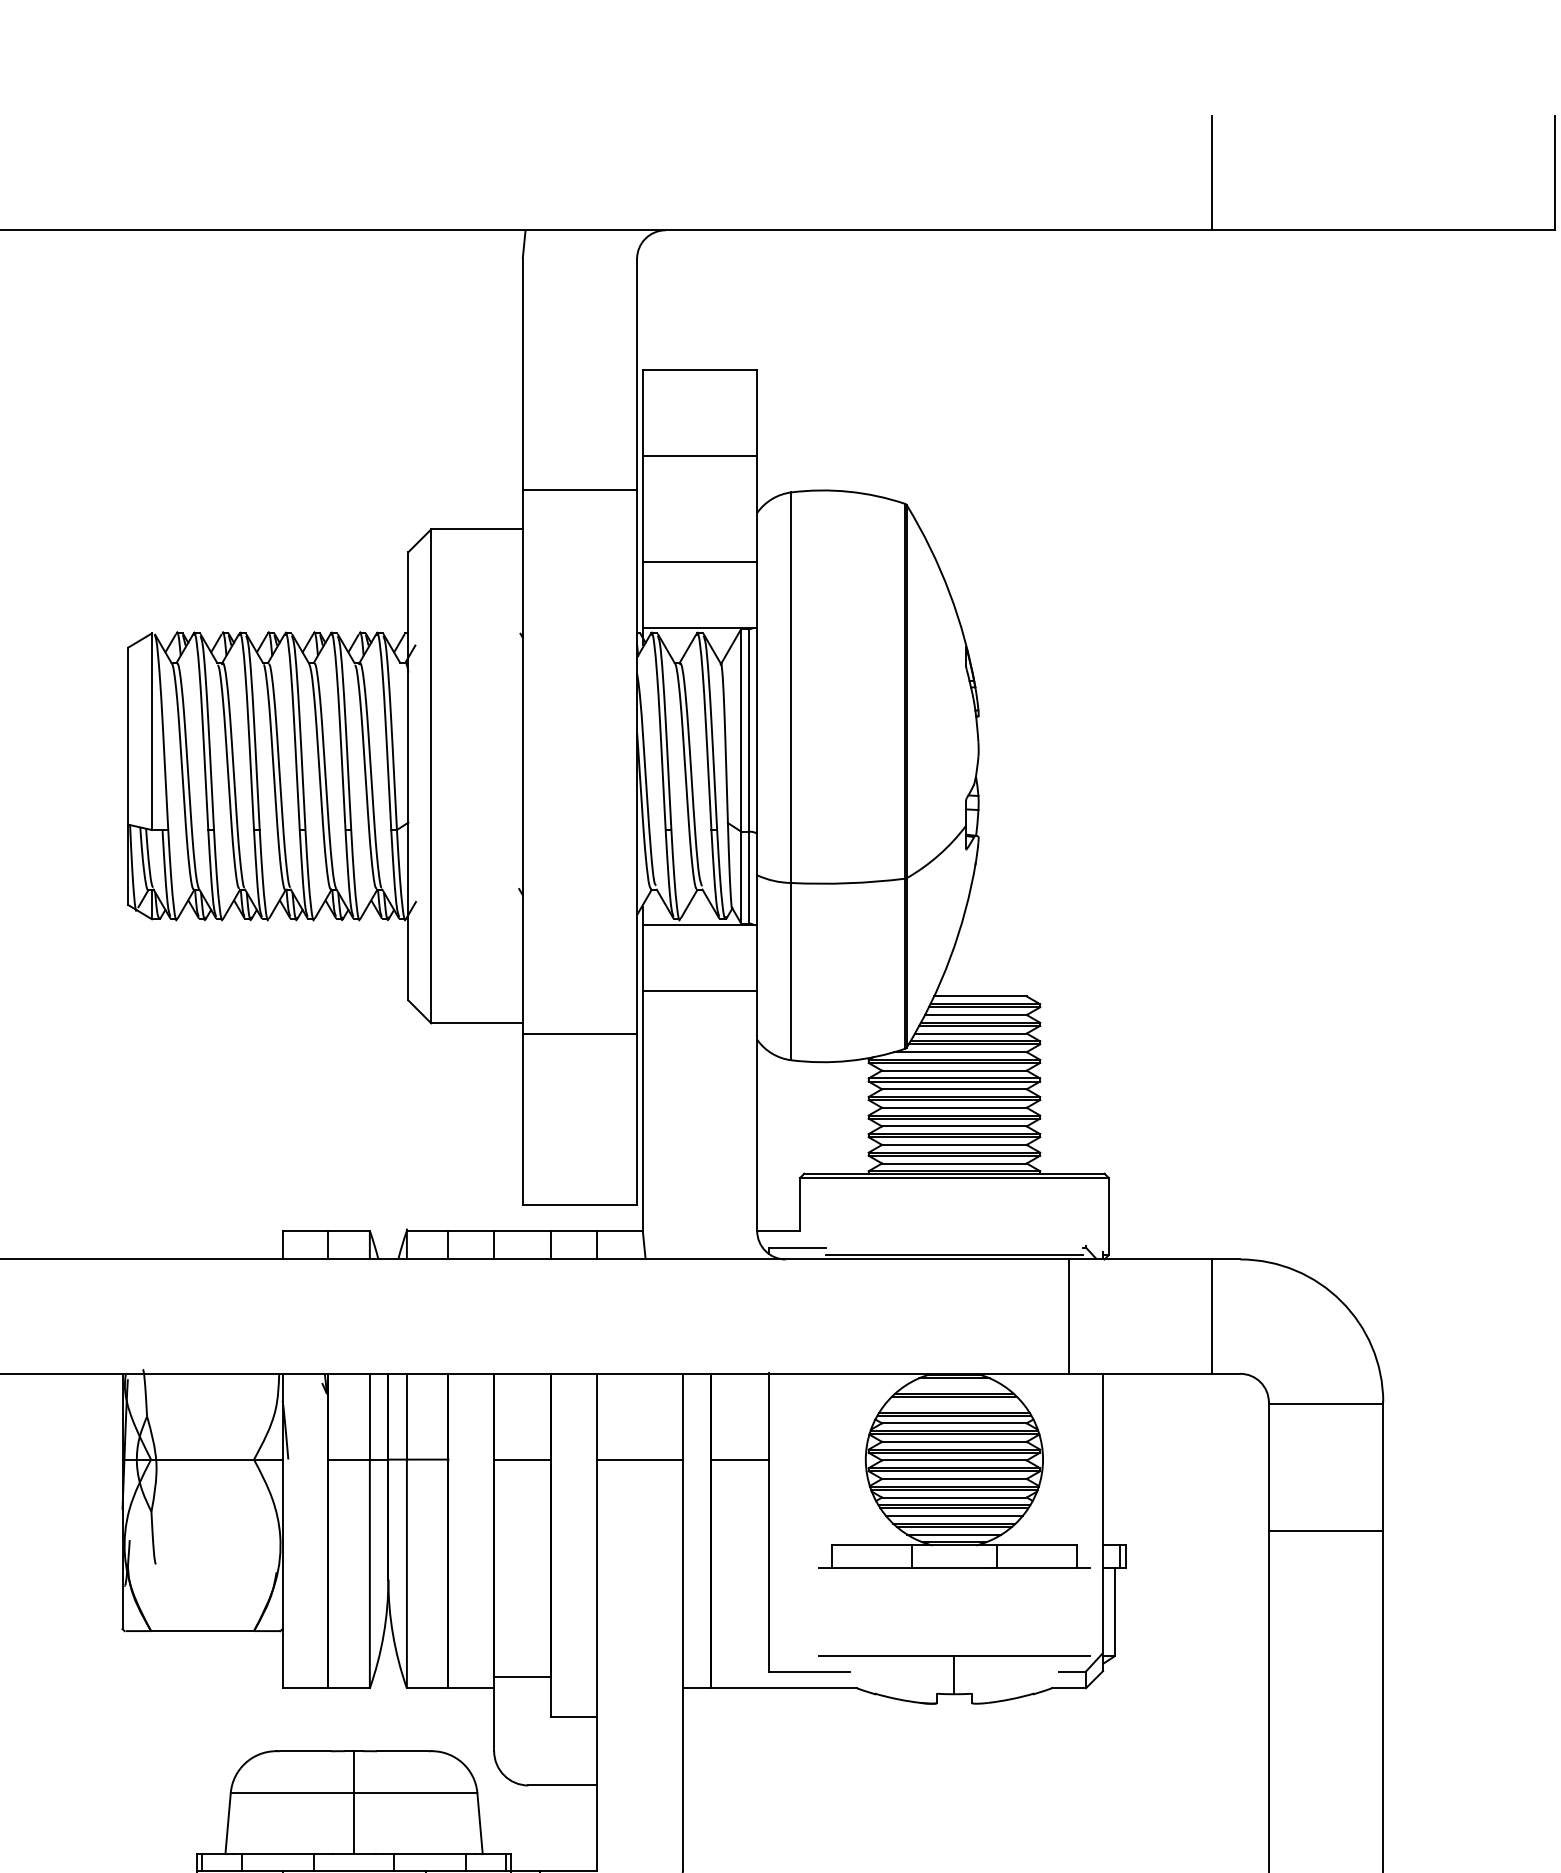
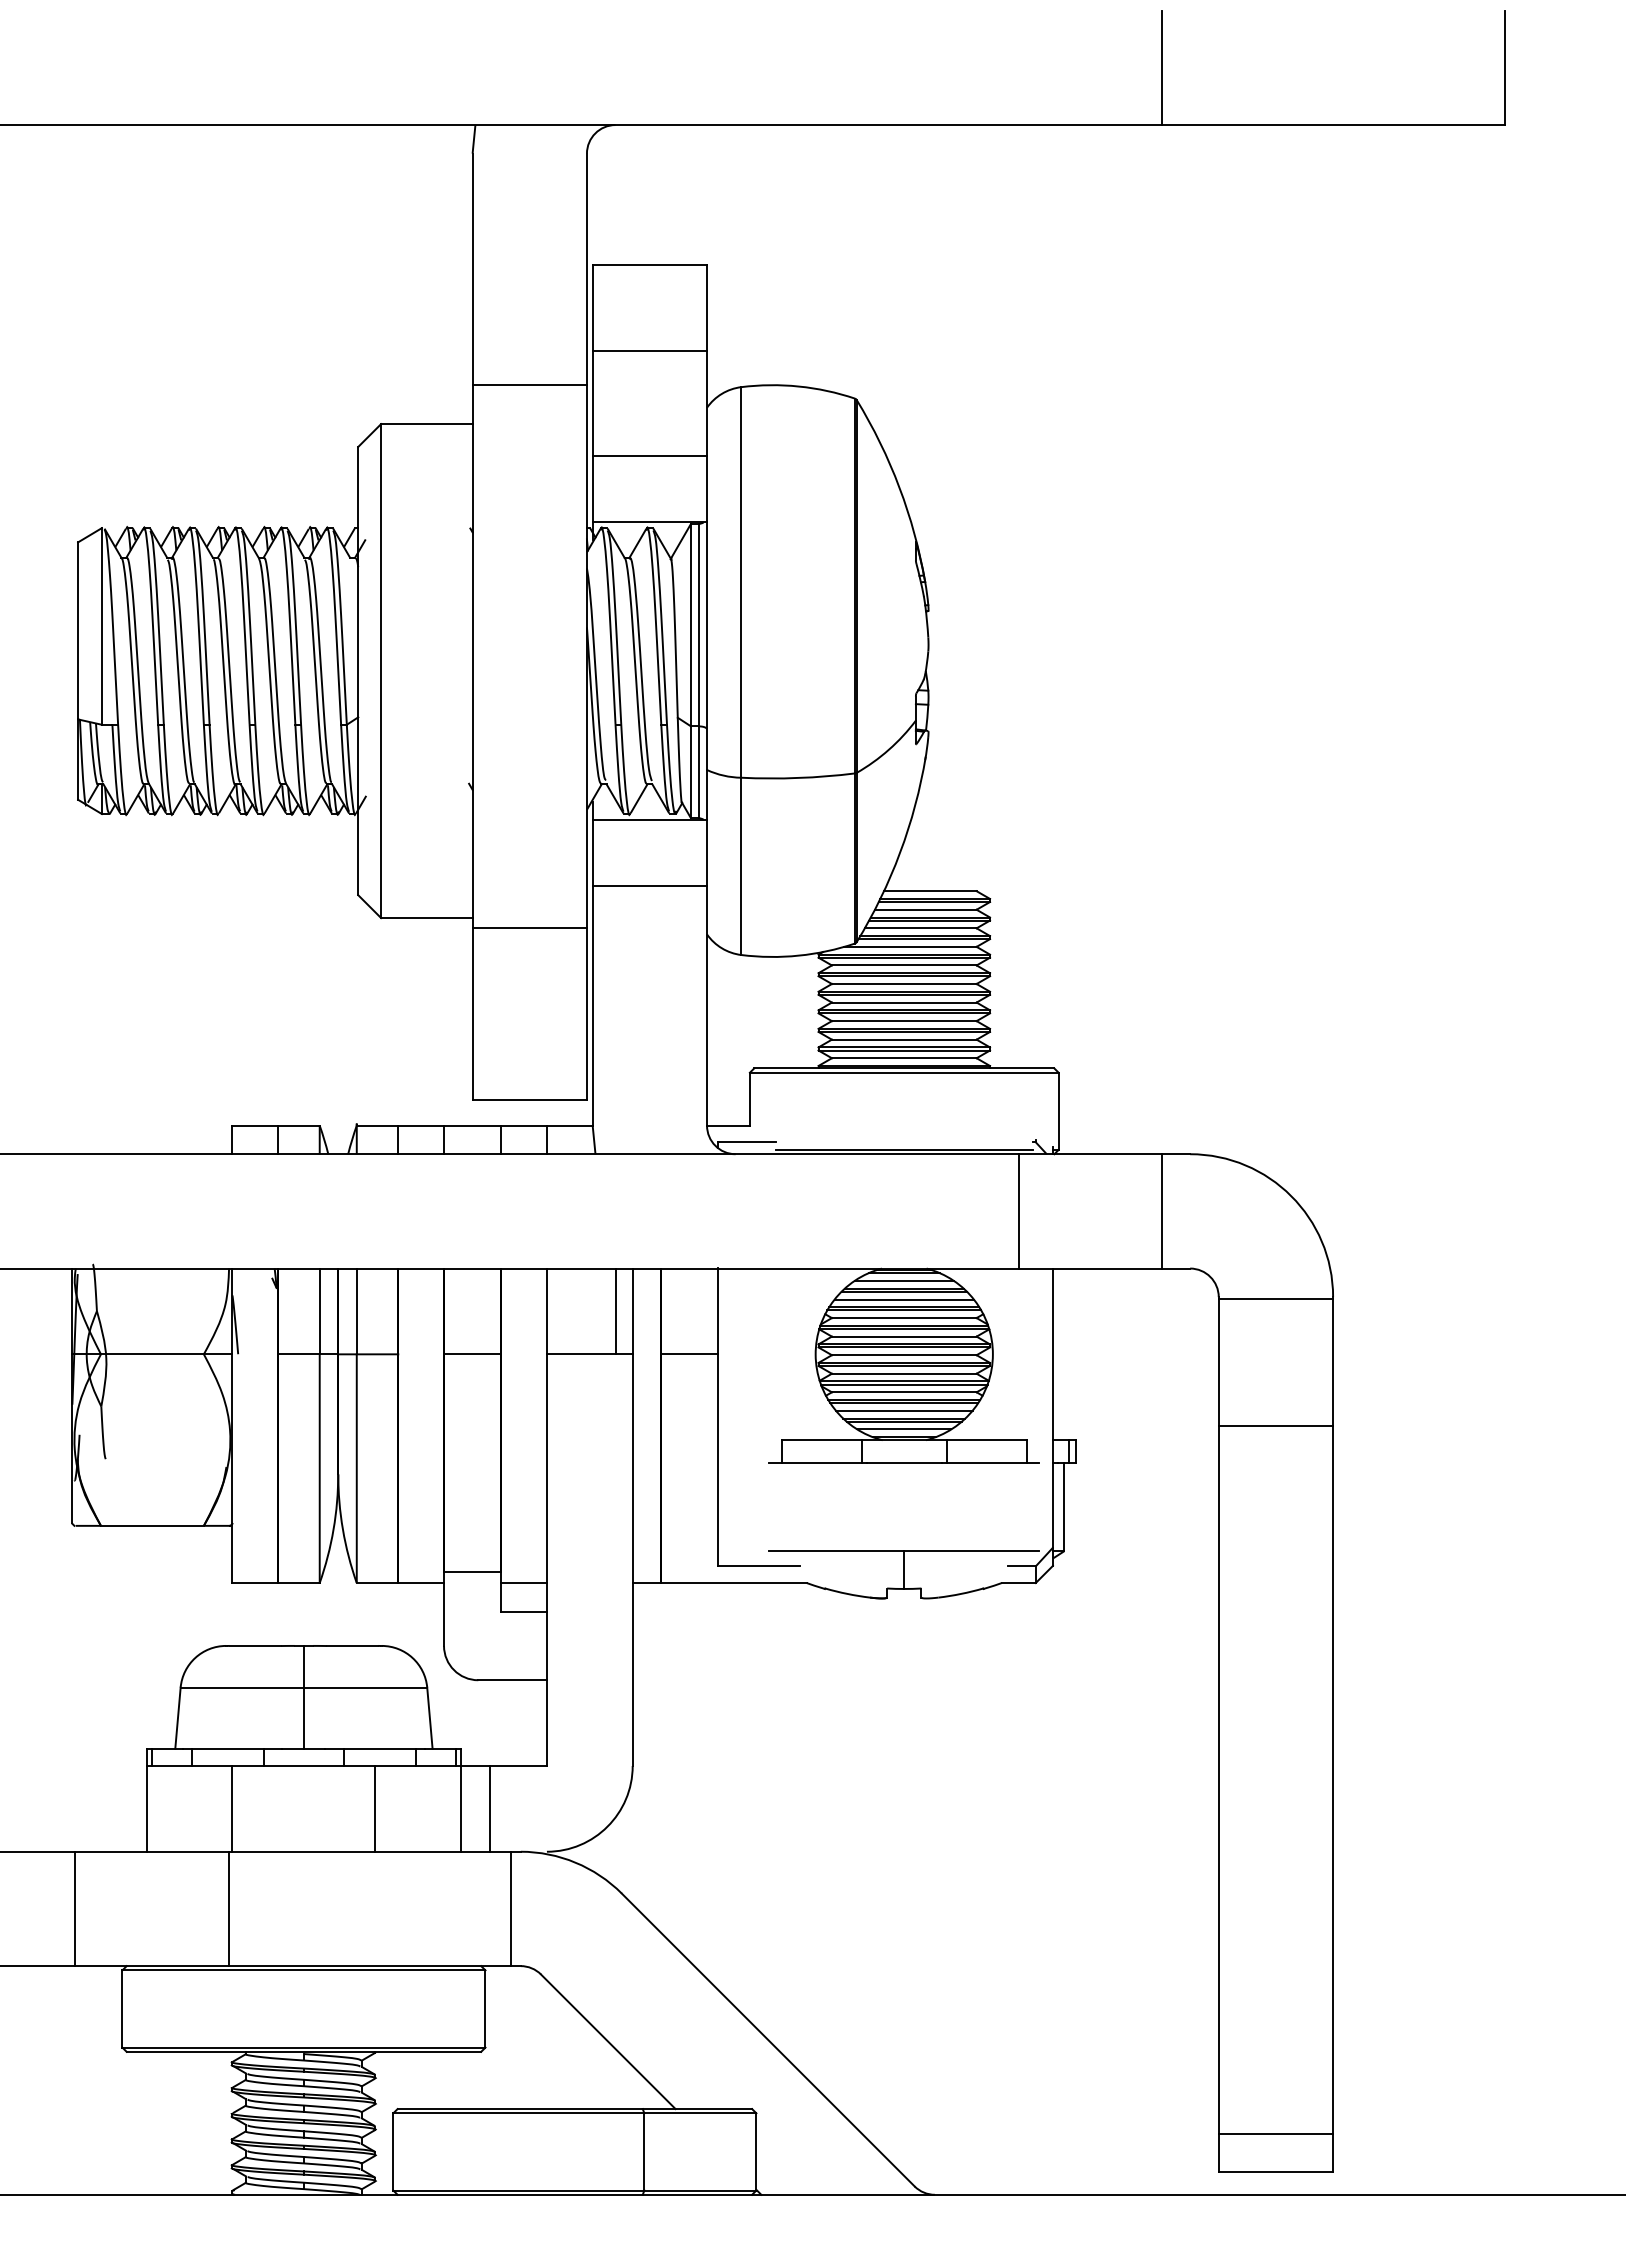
line: (953, 1385) -> (903, 1280), added
line: (953, 1404) -> (903, 1299), added
line: (665, 1416) -> (615, 1311), added
line: (573, 1688) -> (523, 1583), added

